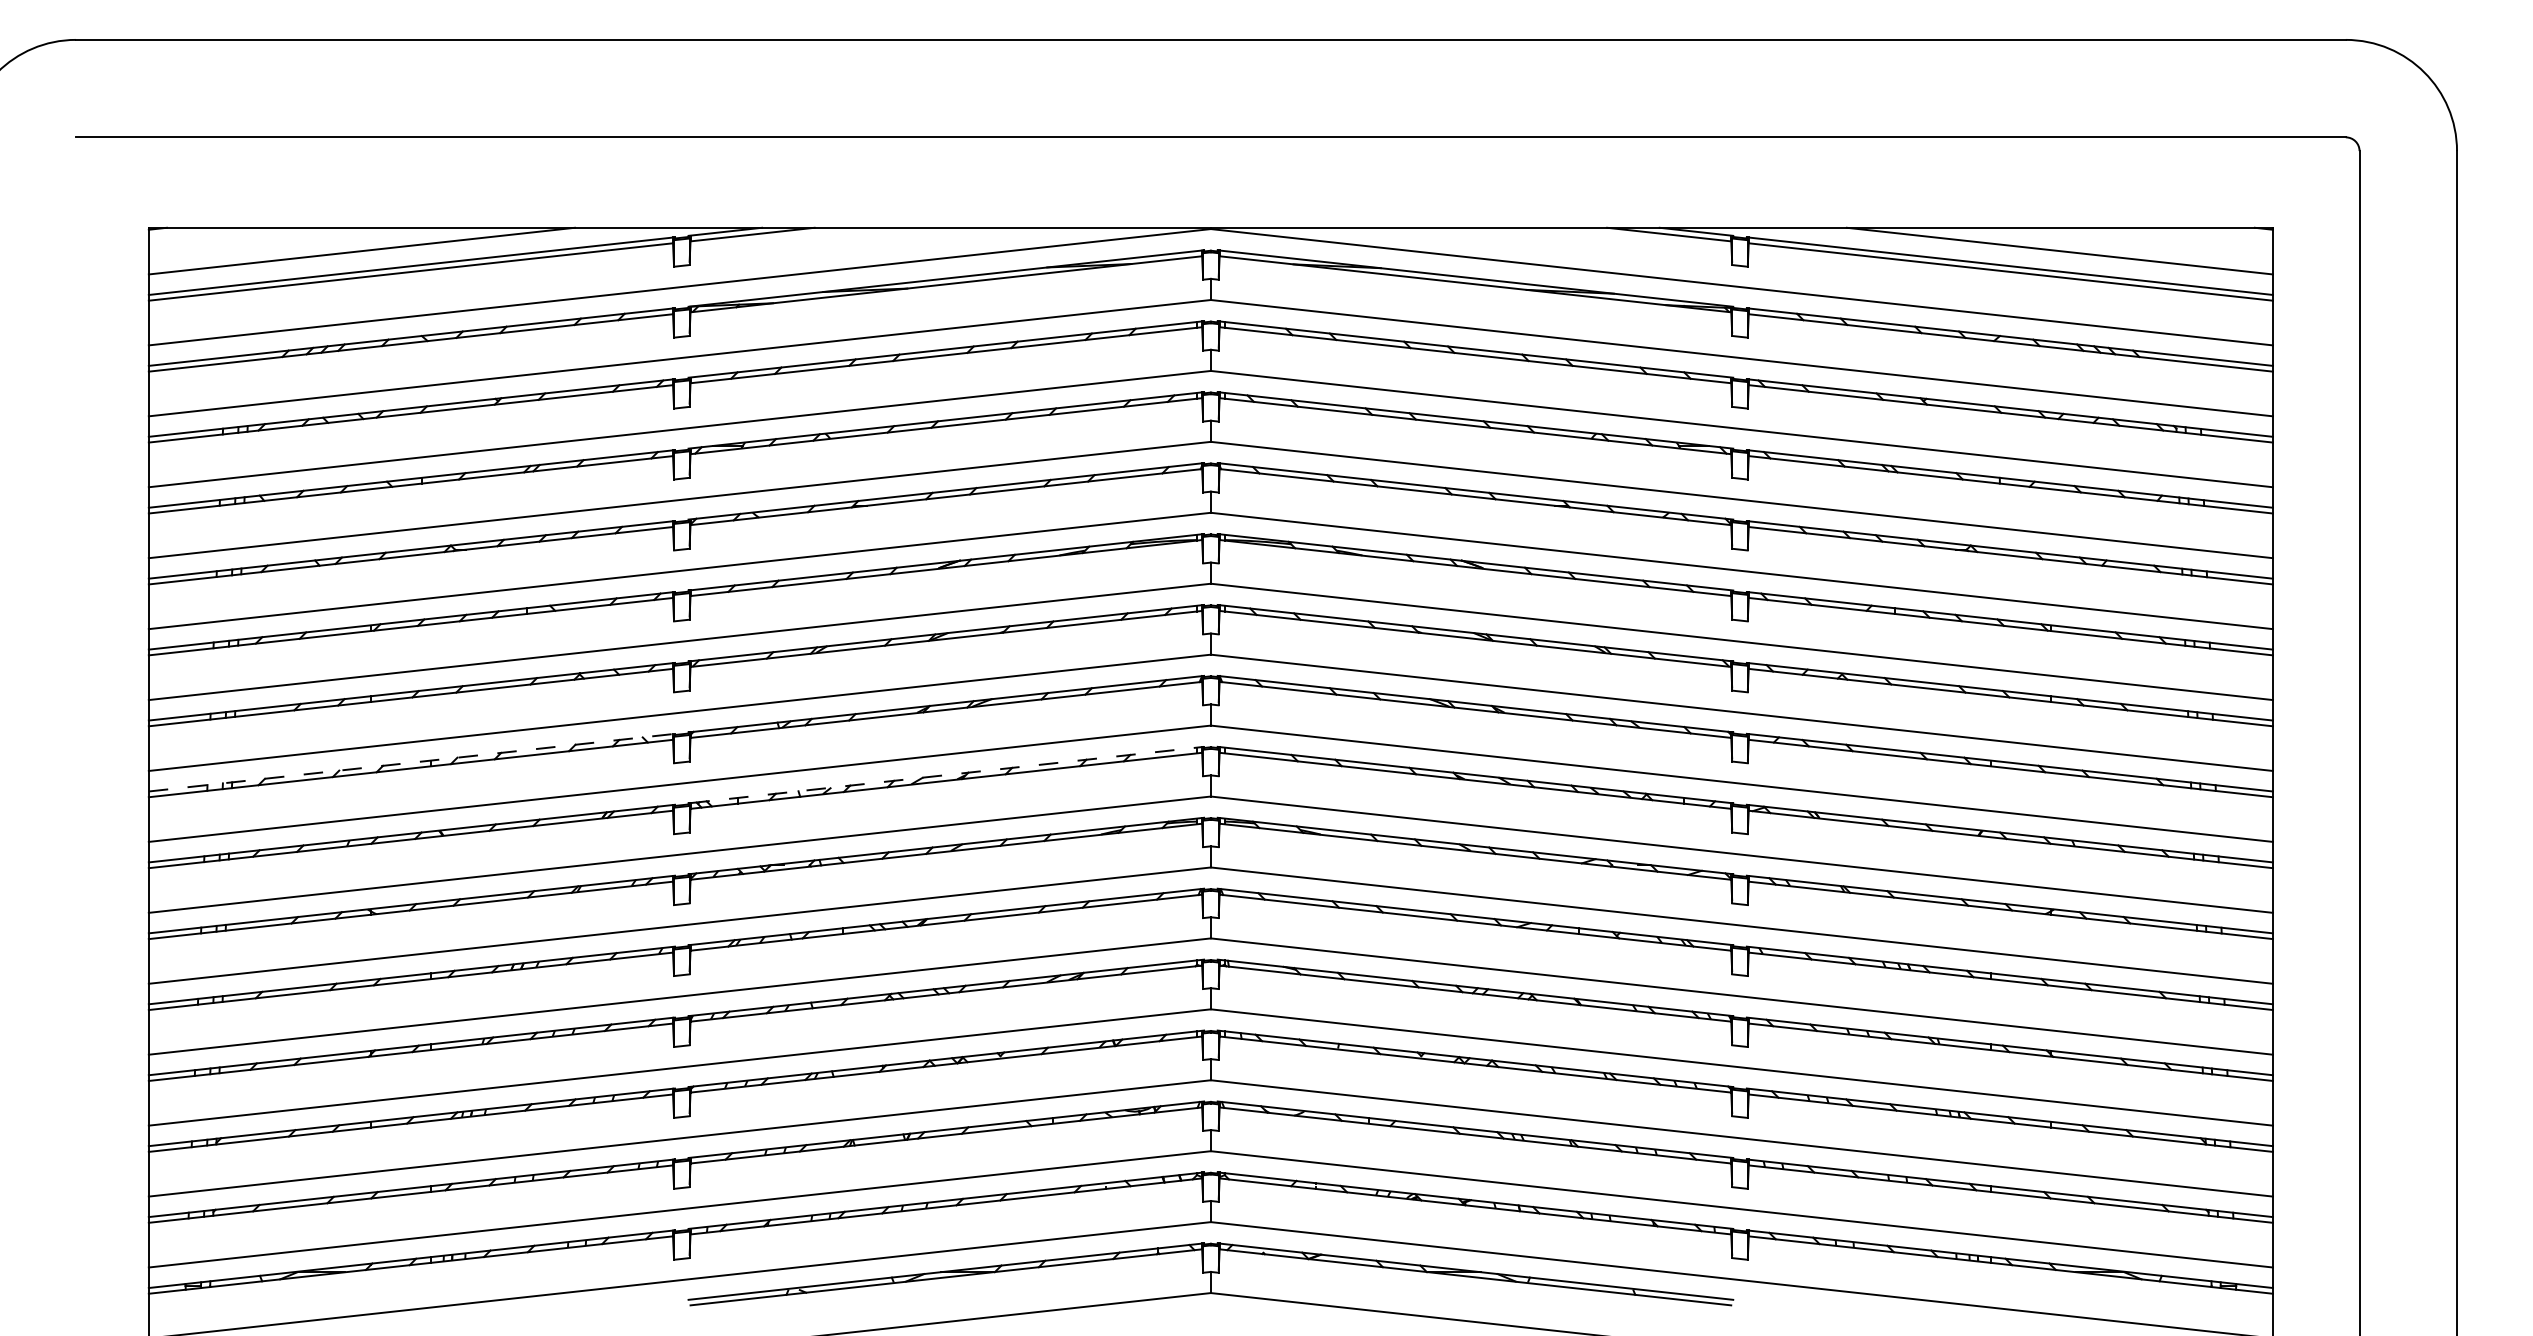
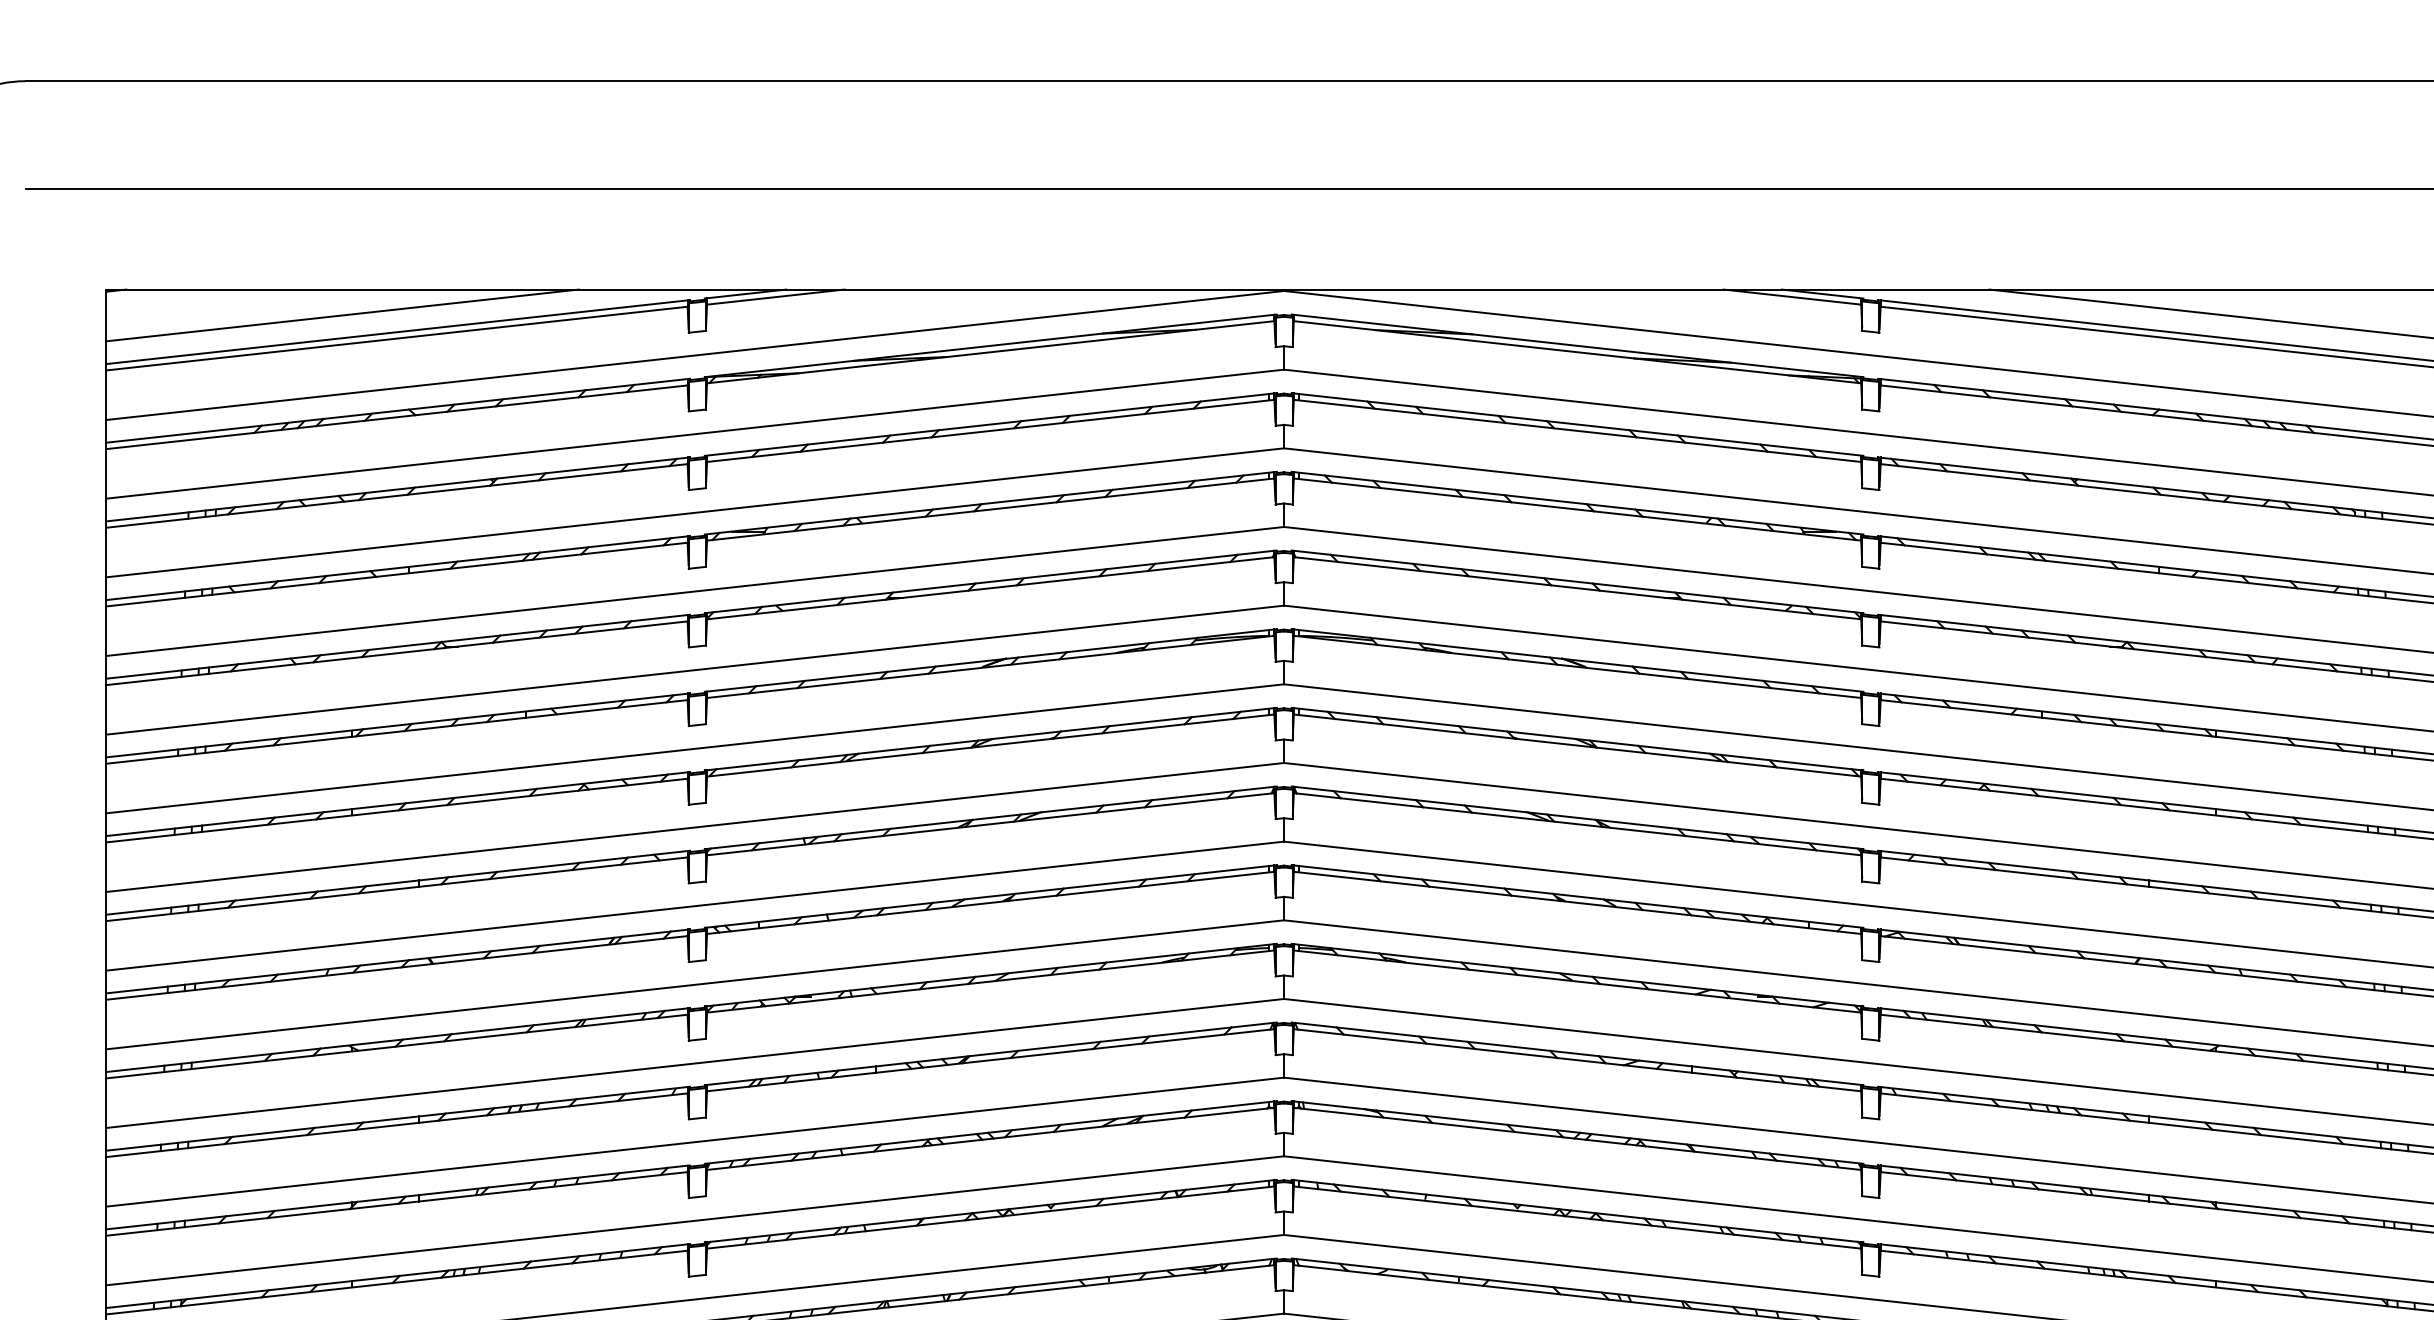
line: (411, 762) -> (397, 882), dashed -> solid
line: (947, 774) -> (992, 895), dashed -> solid

